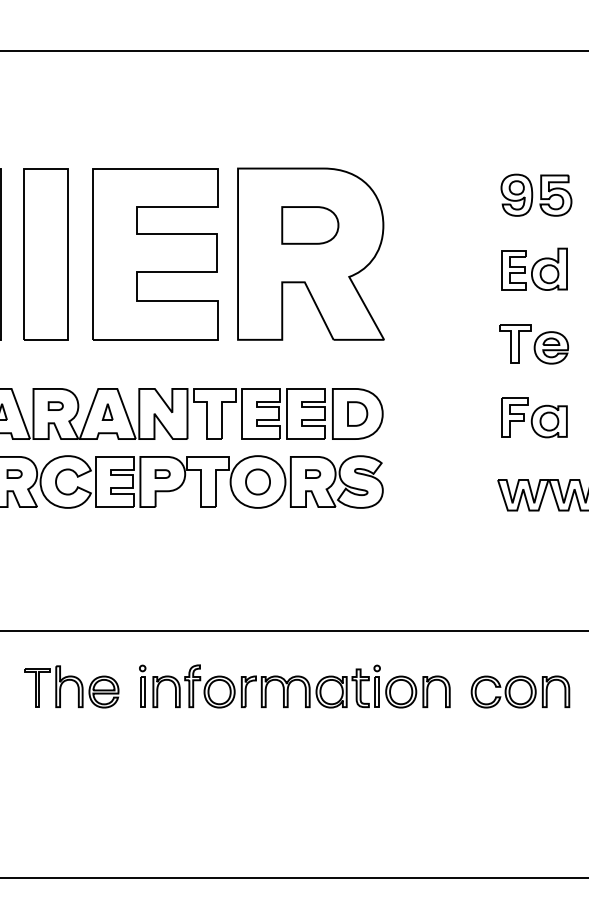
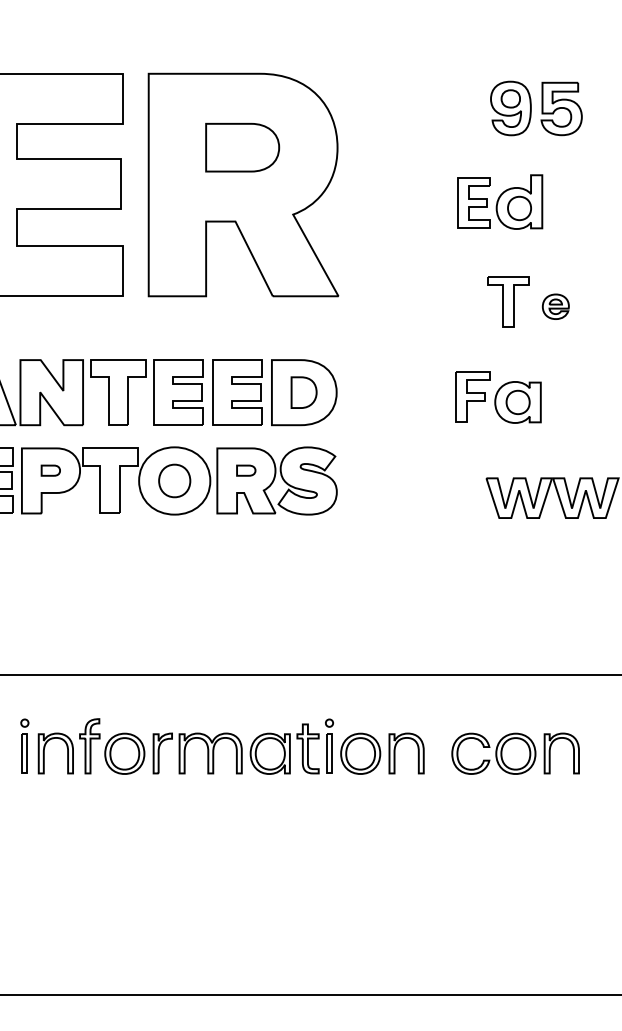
part: (534, 268) -> (500, 201), moved
part: (551, 347) -> (555, 306), size x0.6
part: (534, 417) -> (498, 397), moved

